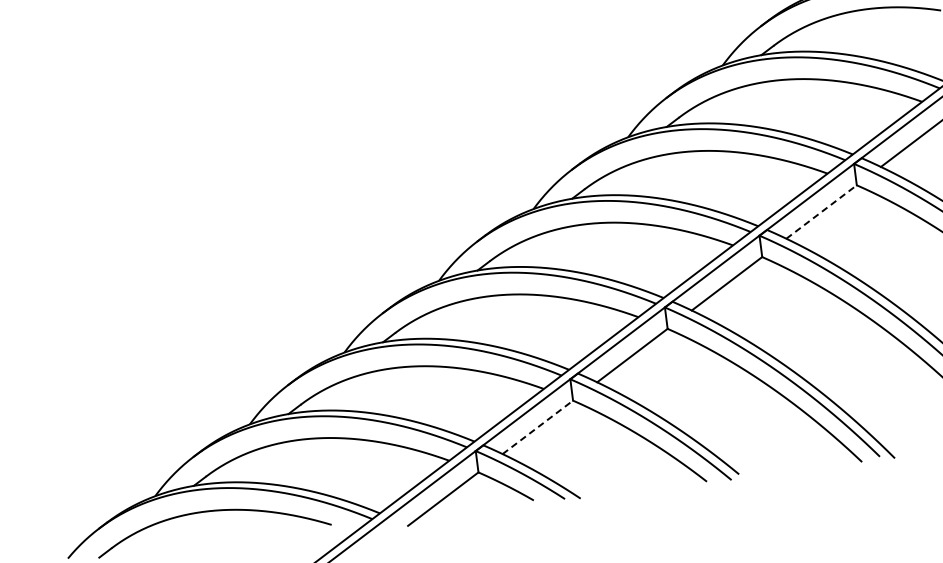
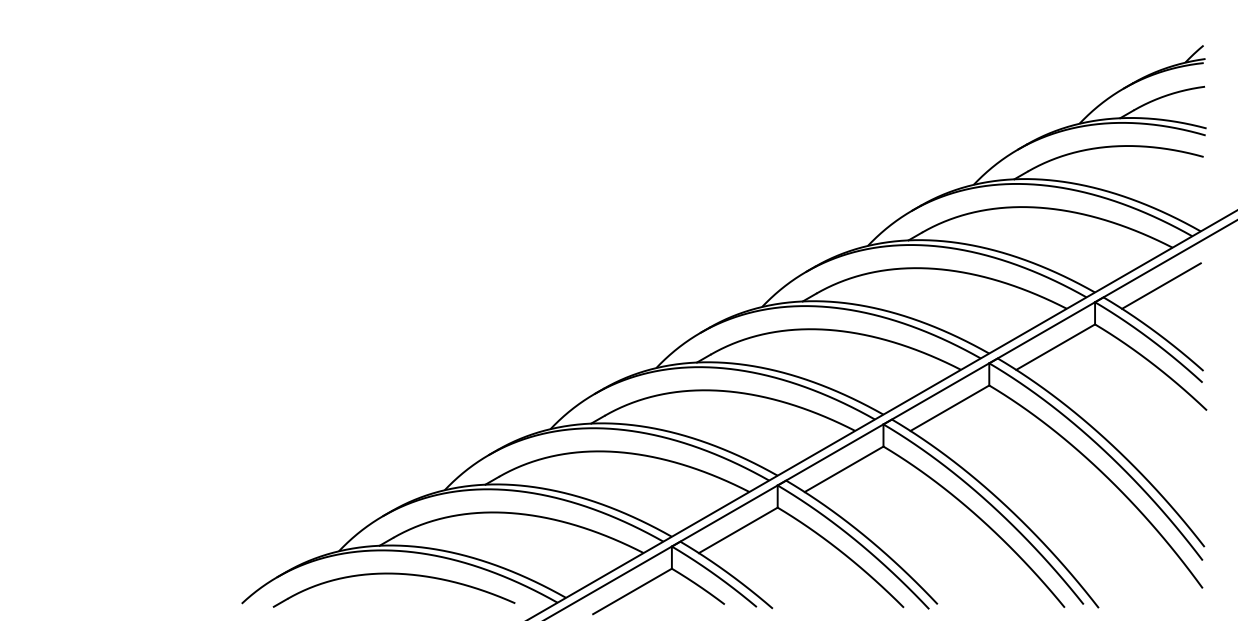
line: (822, 211) -> (1056, 346), dashed -> solid
line: (538, 427) -> (738, 530), dashed -> solid

